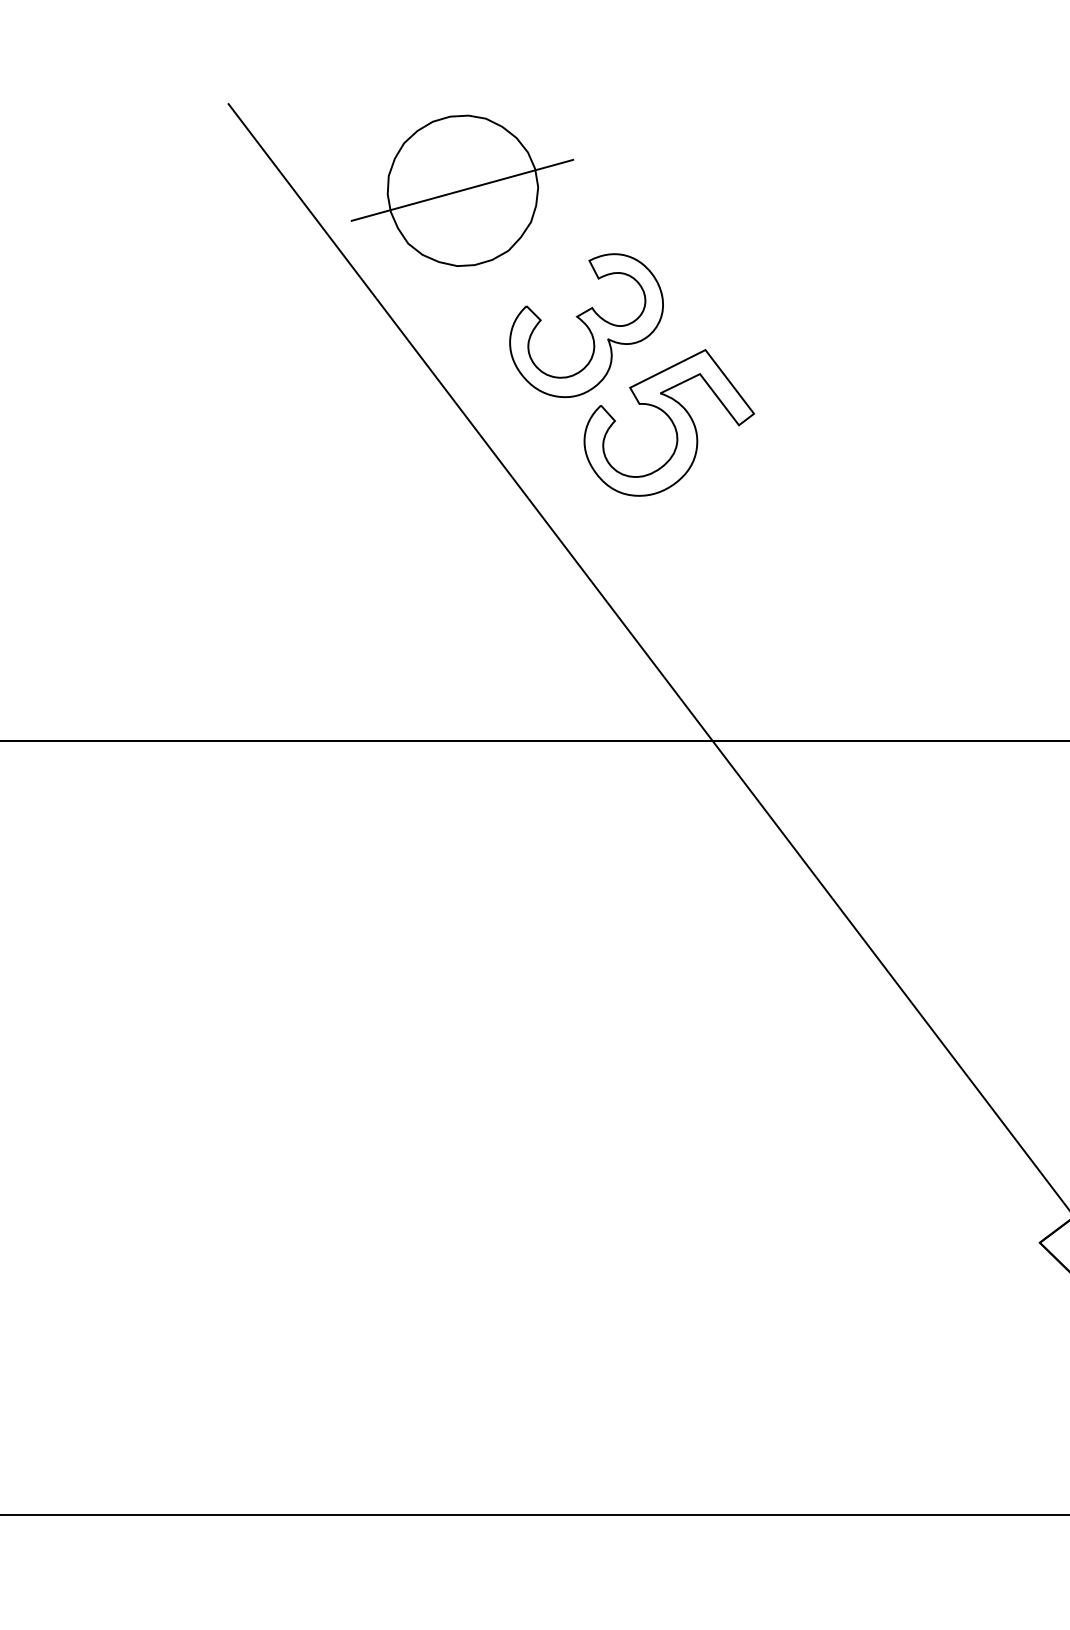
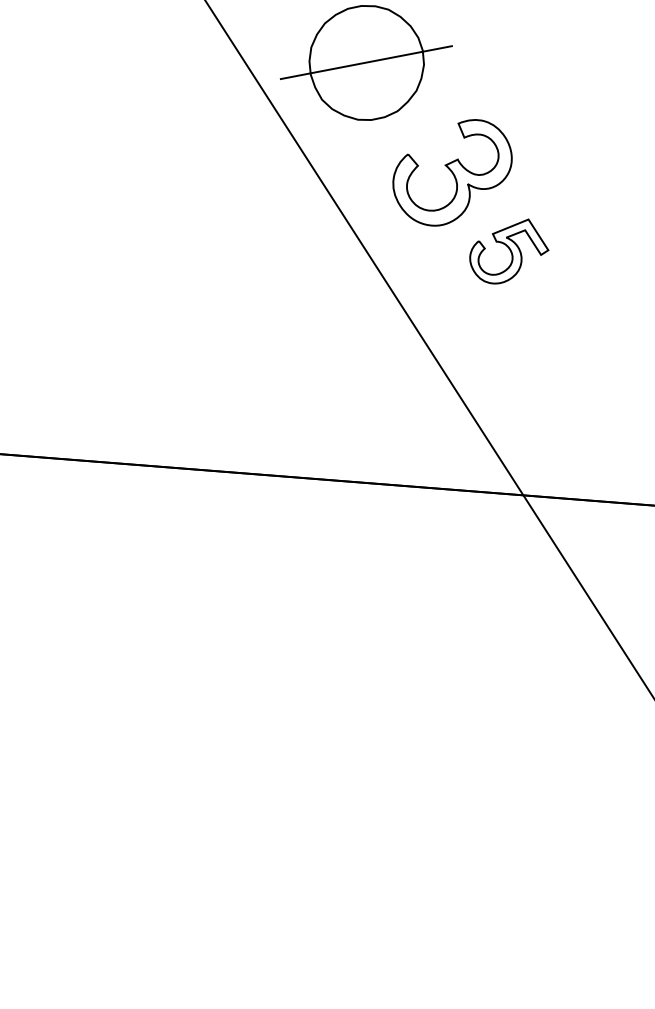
part: (669, 422) -> (509, 251), size x0.6

